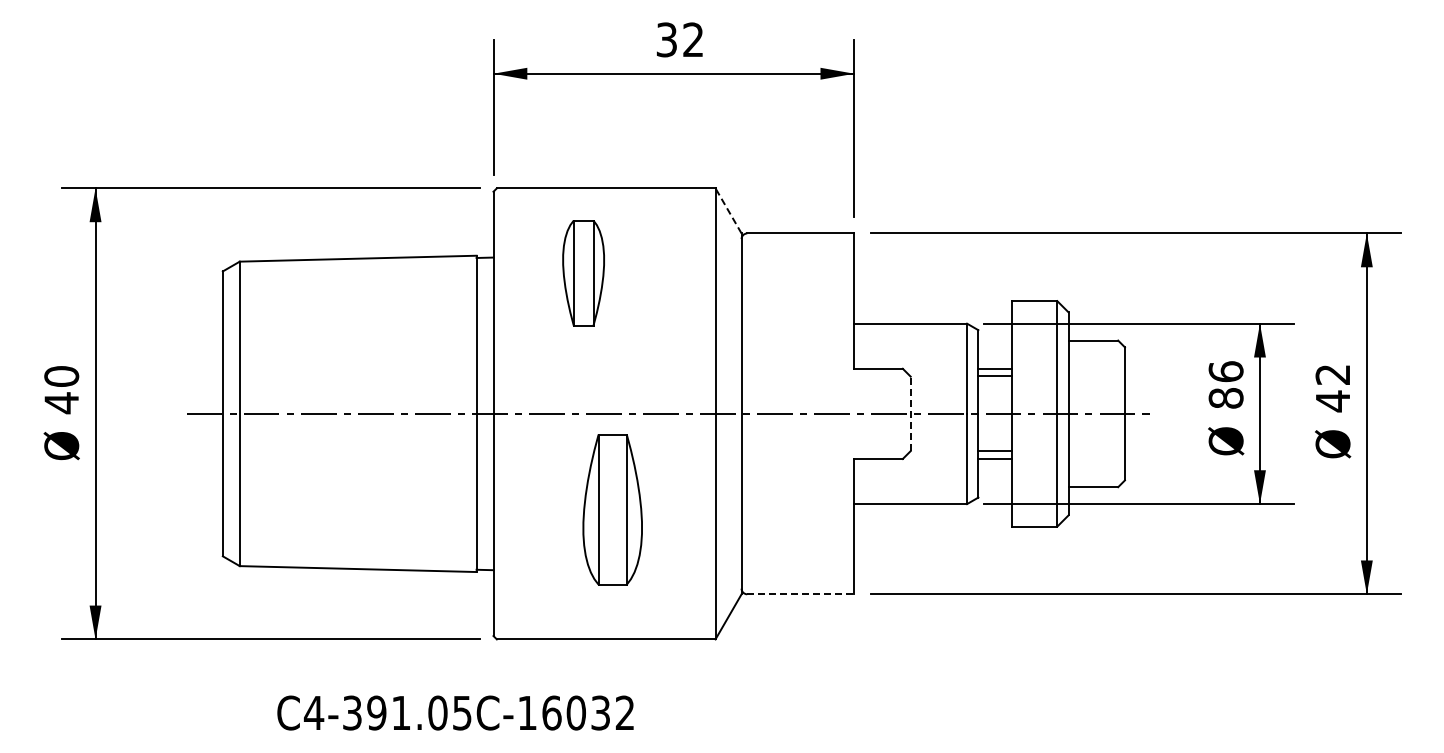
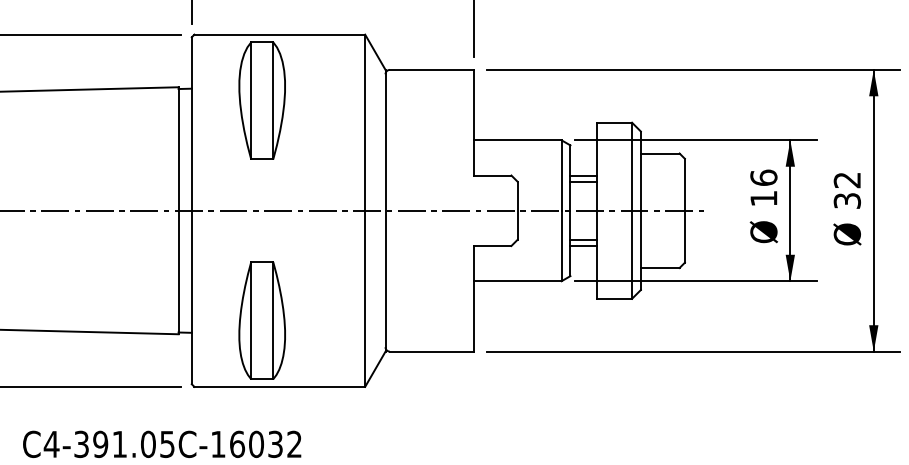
line: (728, 210) -> (375, 51), dashed -> solid
part: (583, 272) -> (262, 100), size x1.43
text: (1225, 398) -> (763, 198), 86 -> 16
text: (1332, 401) -> (846, 201), 42 -> 32
line: (910, 413) -> (517, 210), dashed -> solid
part: (612, 509) -> (262, 320), moved
line: (800, 594) -> (431, 351), dashed -> solid

